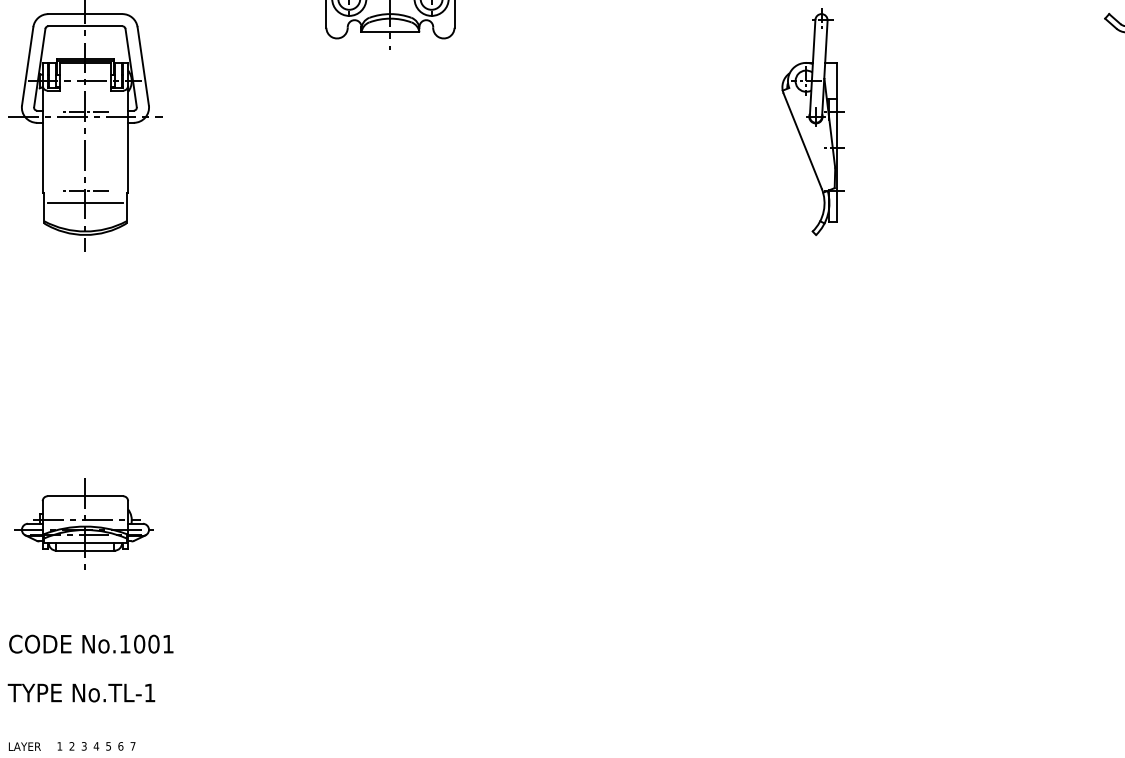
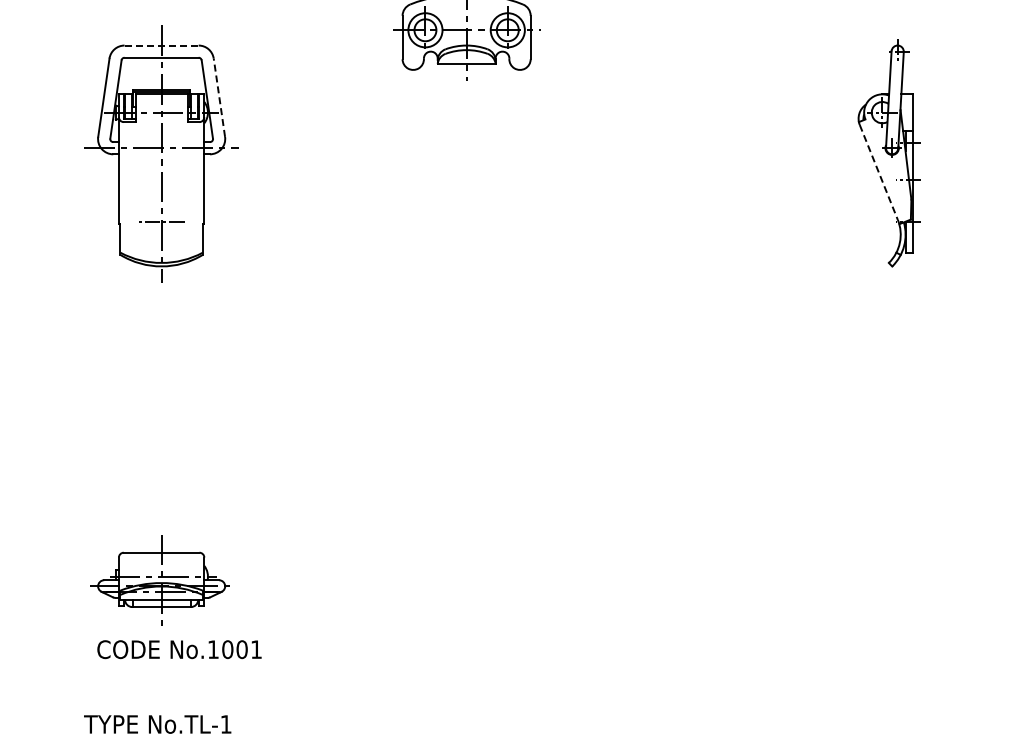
line: (85, 14) -> (161, 45), solid -> dashed
line: (143, 66) -> (219, 97), solid -> dashed
line: (85, 111) -> (161, 142), removed
line: (802, 141) -> (878, 172), solid -> dashed
line: (85, 203) -> (161, 234), removed
part: (83, 523) -> (159, 579), moved
text: (91, 643) -> (179, 648), moved

